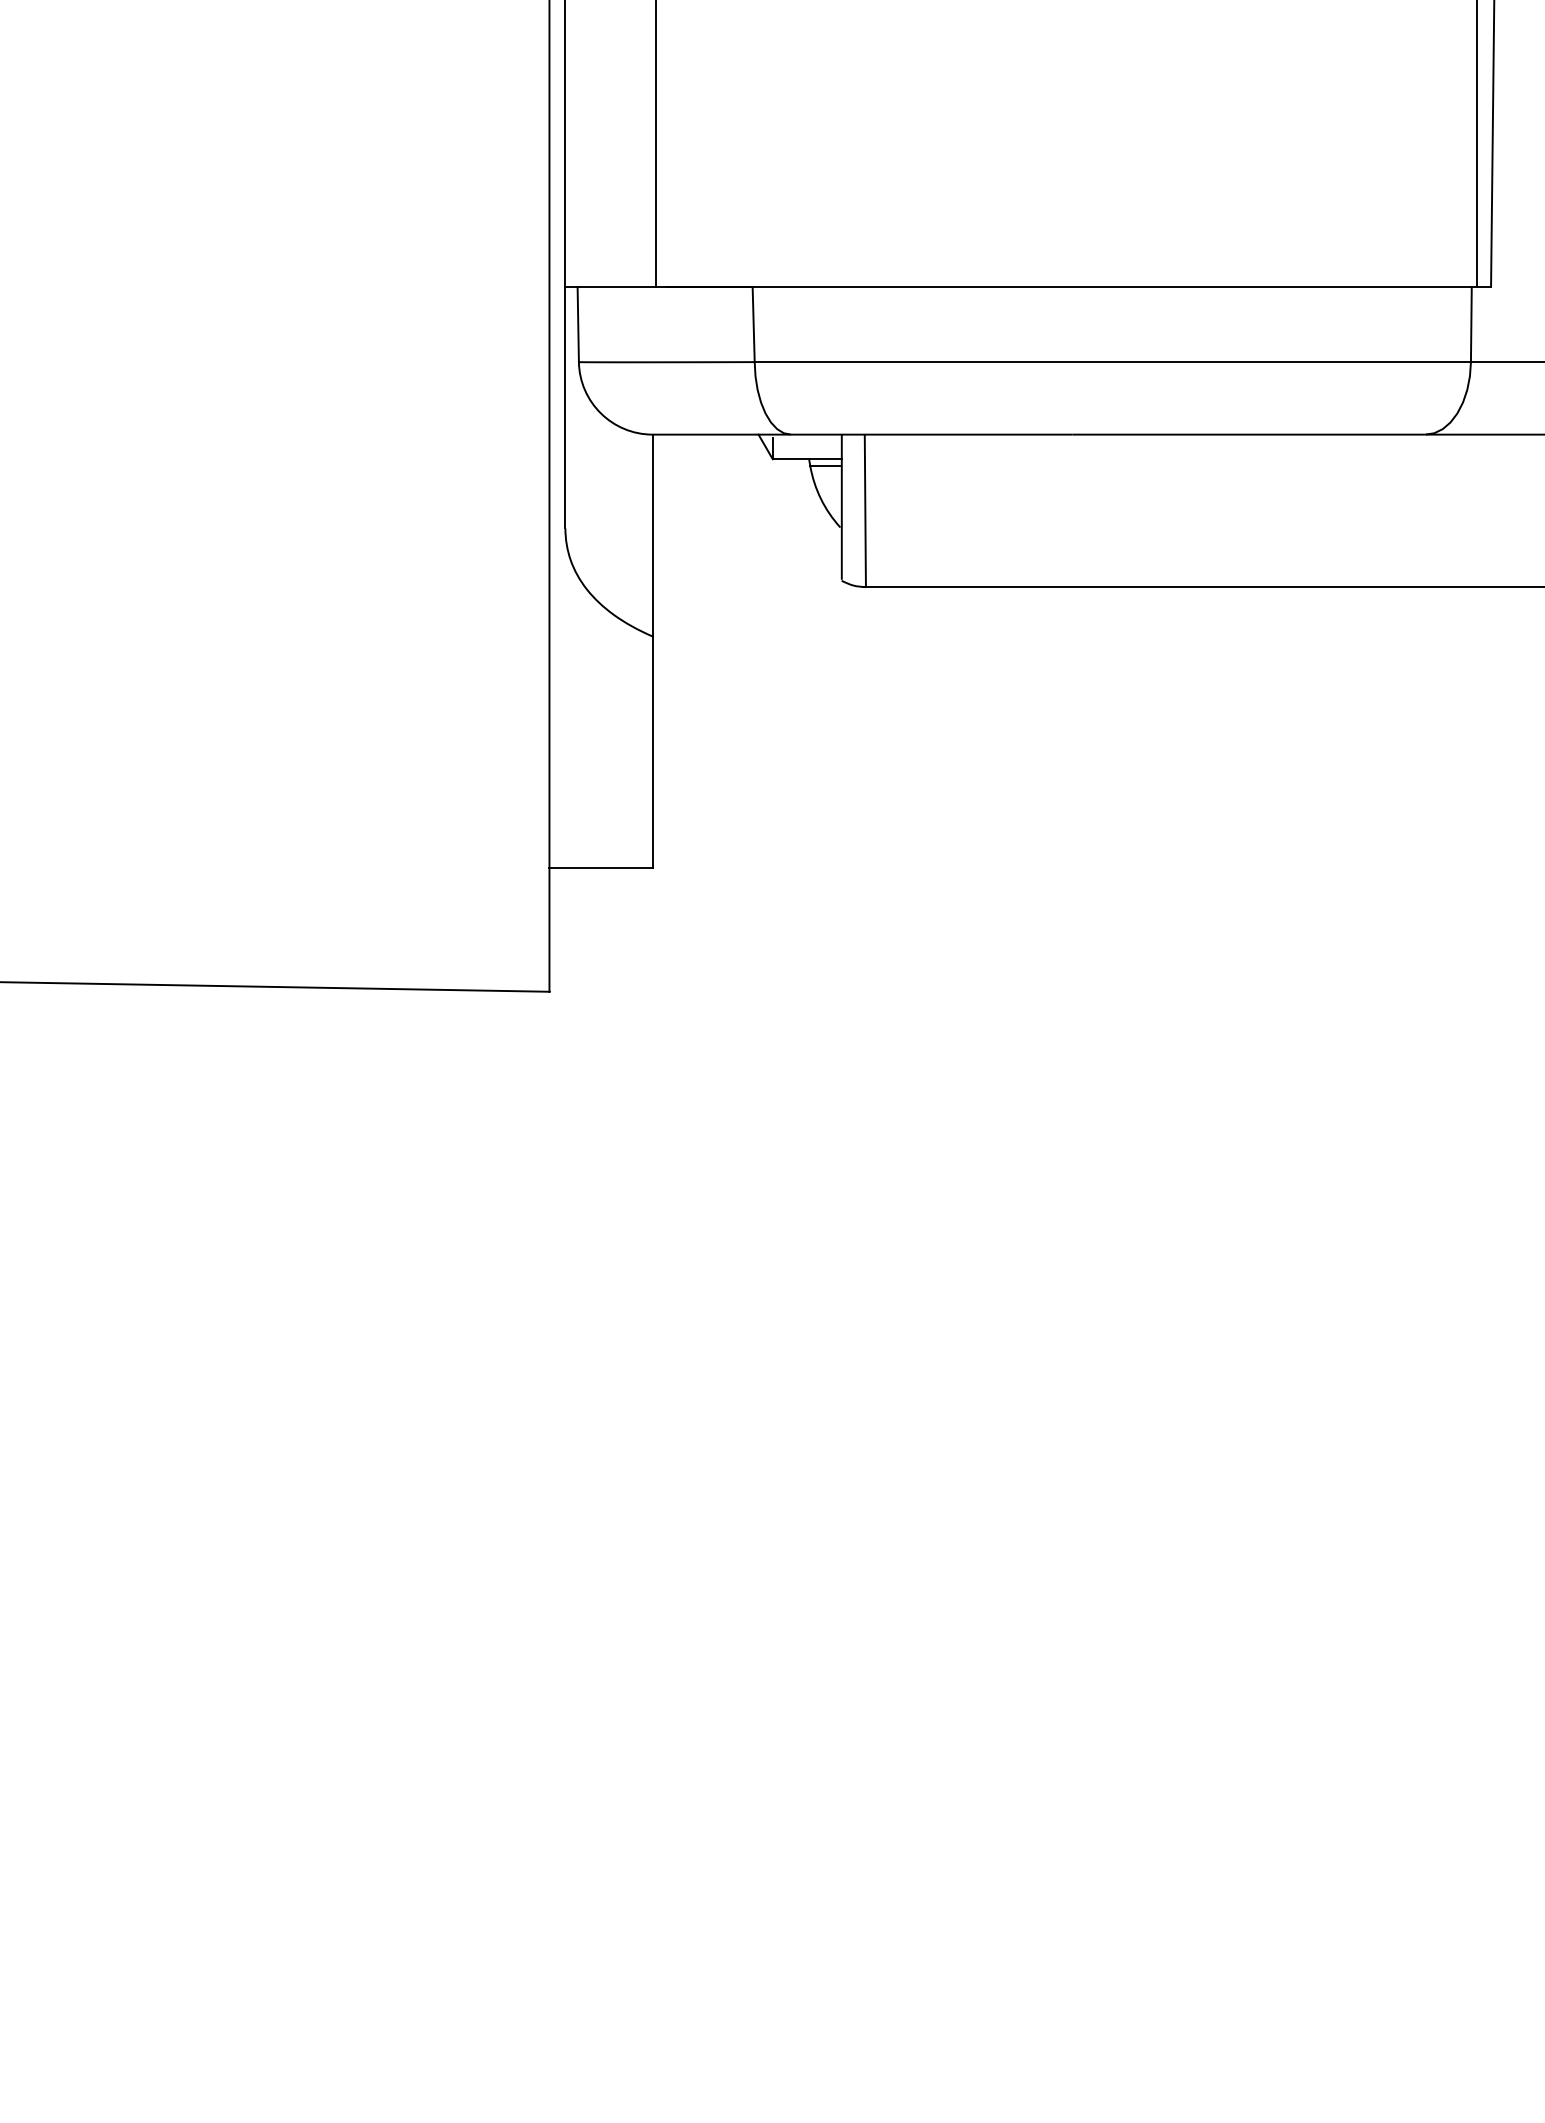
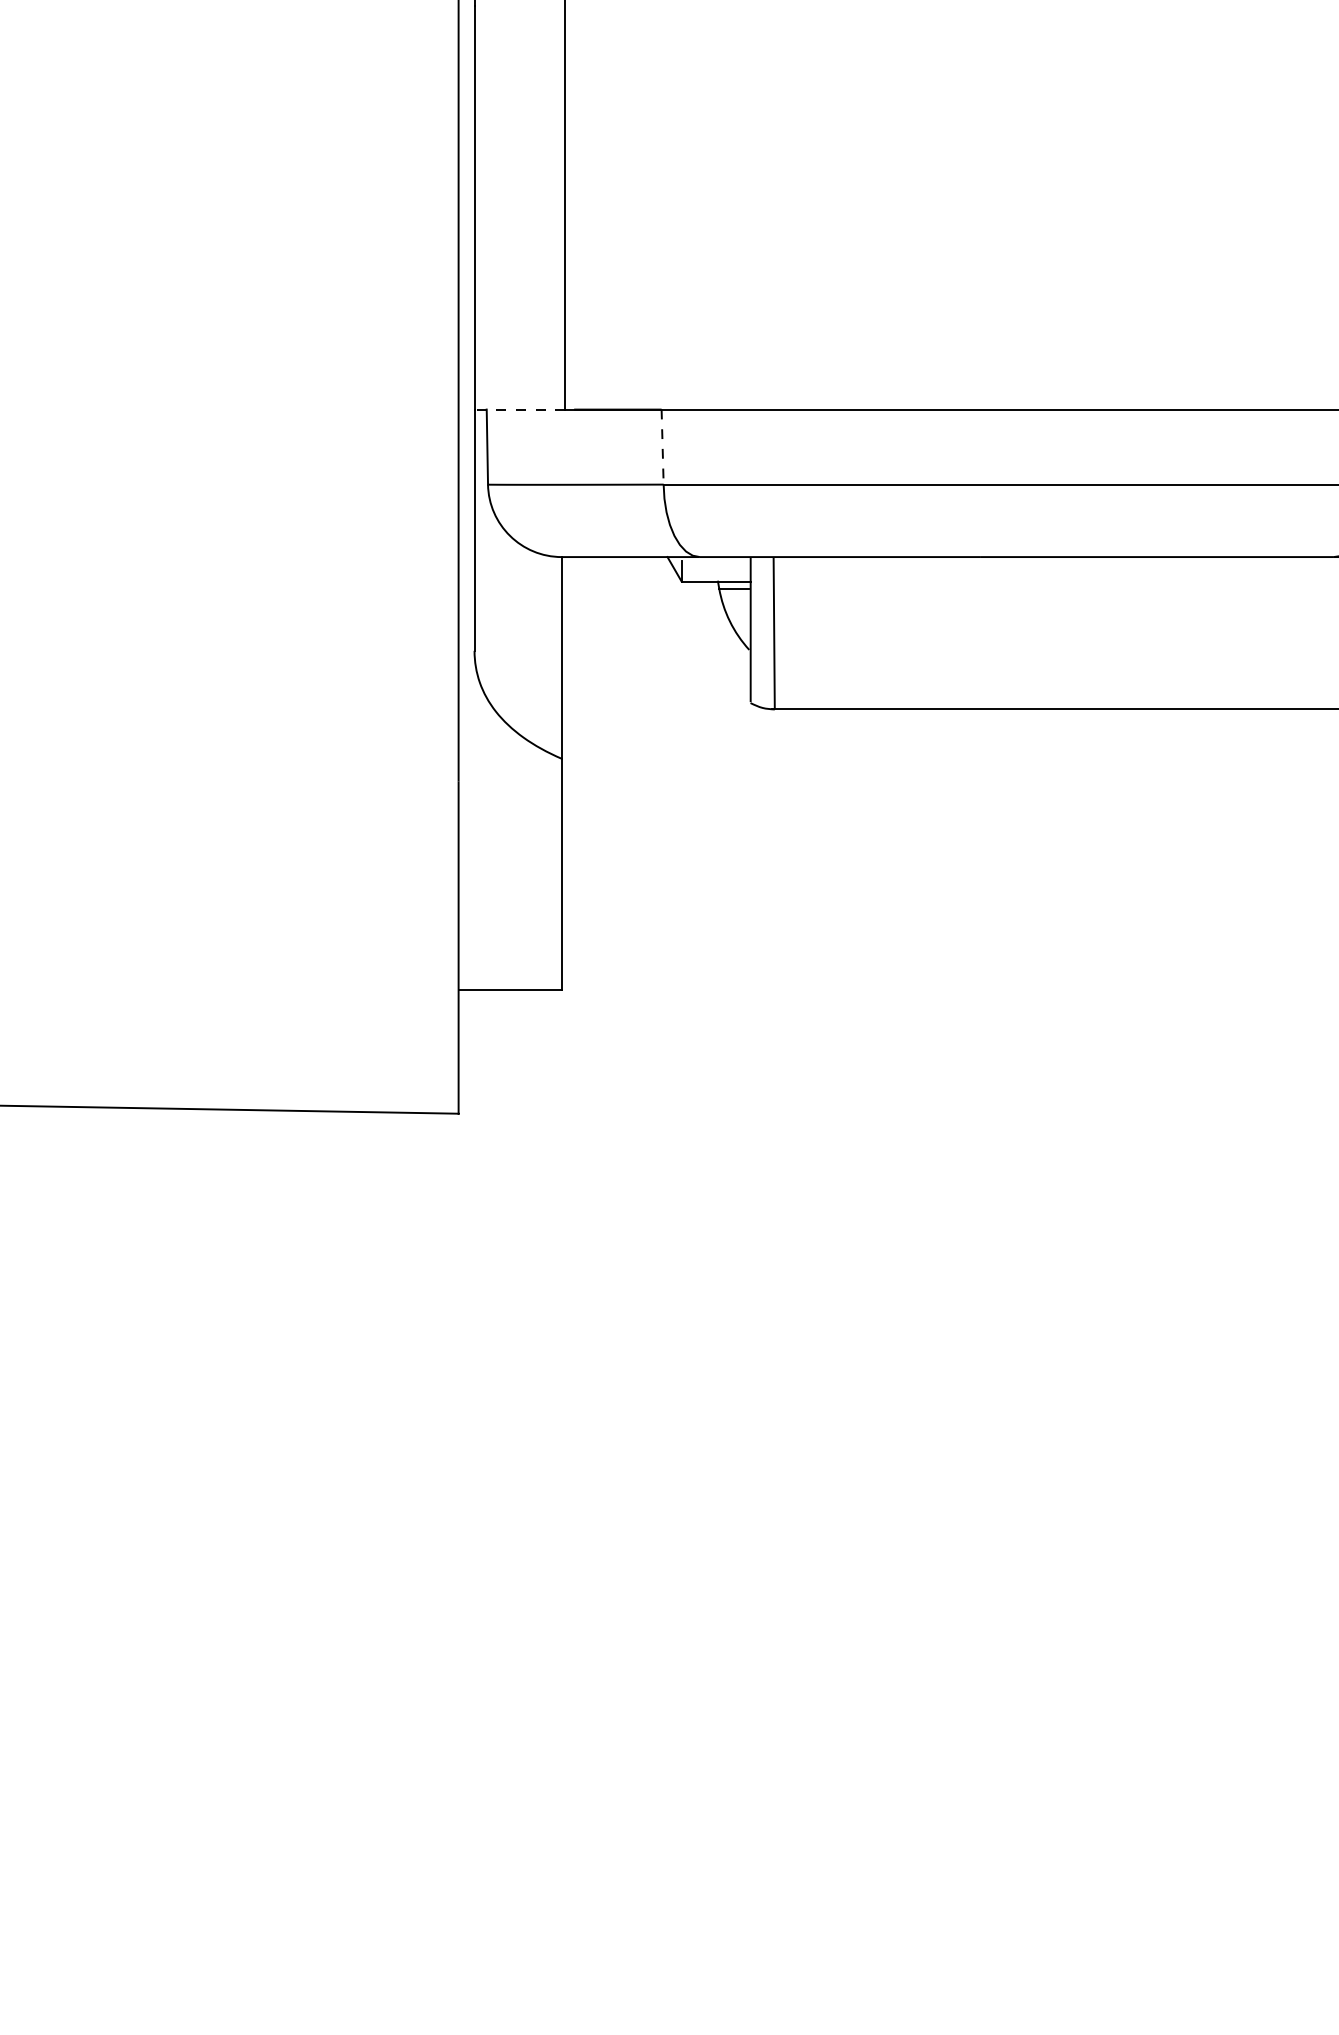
line: (610, 287) -> (519, 410), solid -> dashed
line: (753, 324) -> (662, 447), solid -> dashed

